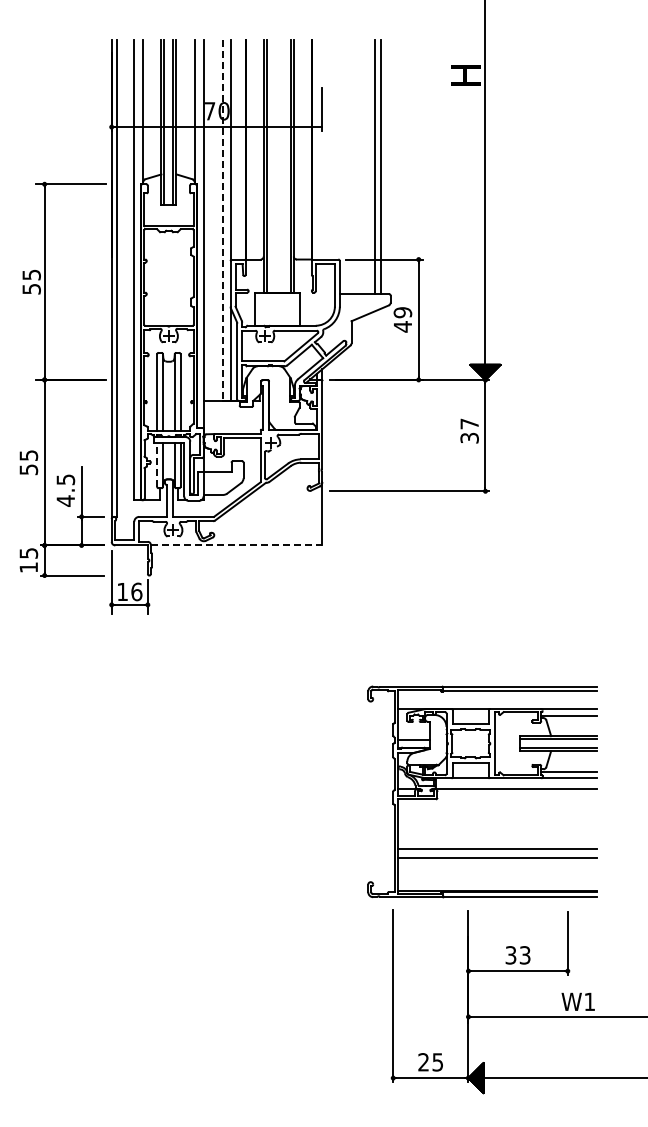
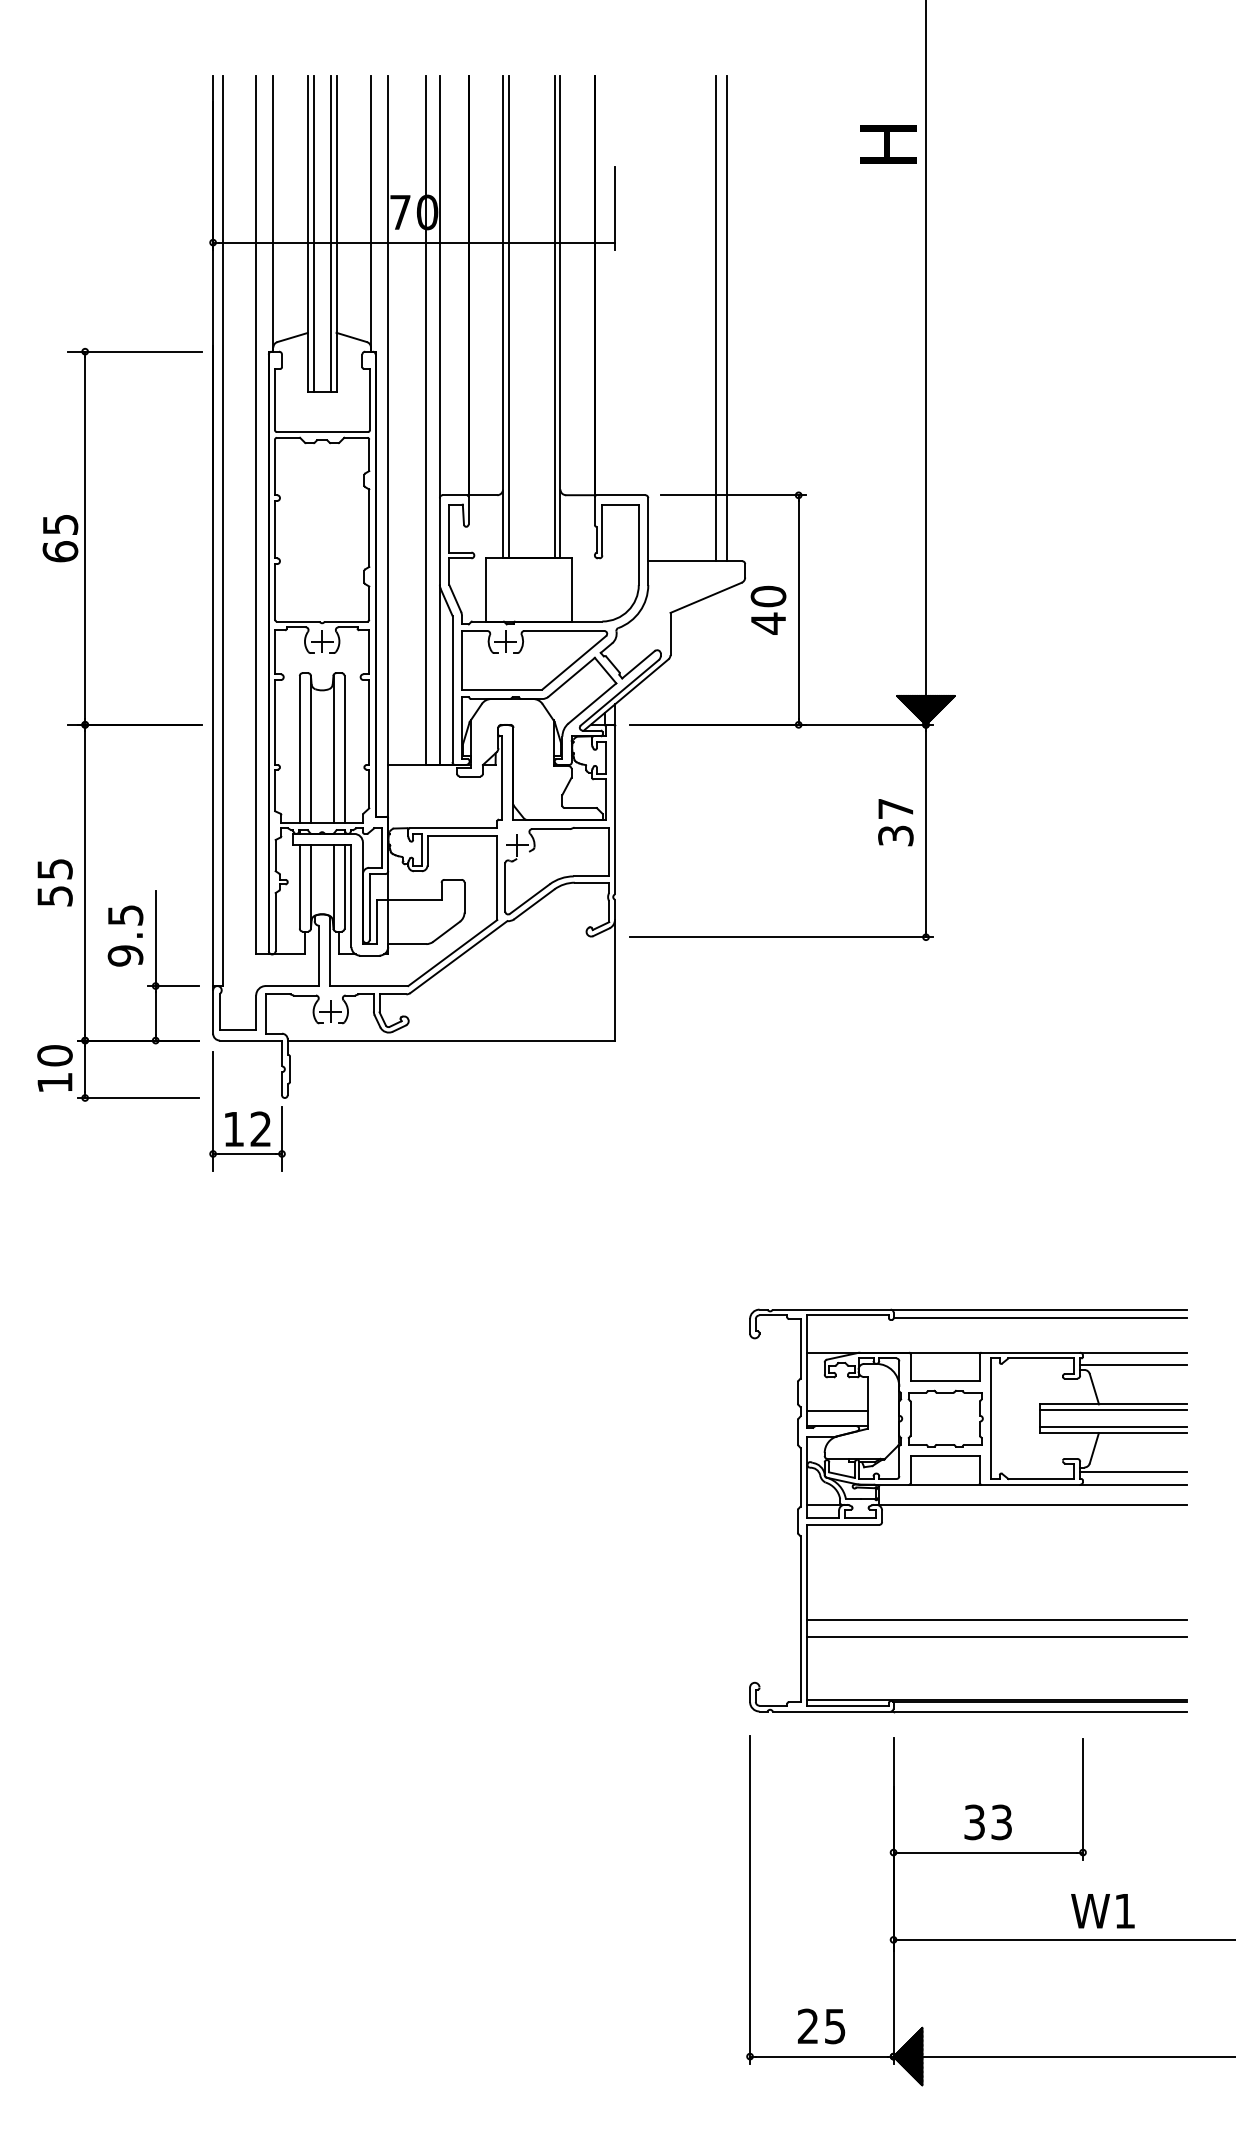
line: (223, 220) -> (426, 420), dashed -> solid
text: (31, 288) -> (60, 550), 55 -> 65
text: (402, 312) -> (767, 596), 49 -> 40
line: (157, 464) -> (300, 886), dashed -> solid
text: (65, 500) -> (124, 954), 4.5 -> 9.5
line: (236, 545) -> (451, 1040), dashed -> solid
text: (28, 552) -> (54, 1054), 15 -> 10
text: (136, 591) -> (260, 1128), 16 -> 12
part: (482, 791) -> (968, 1509), moved

